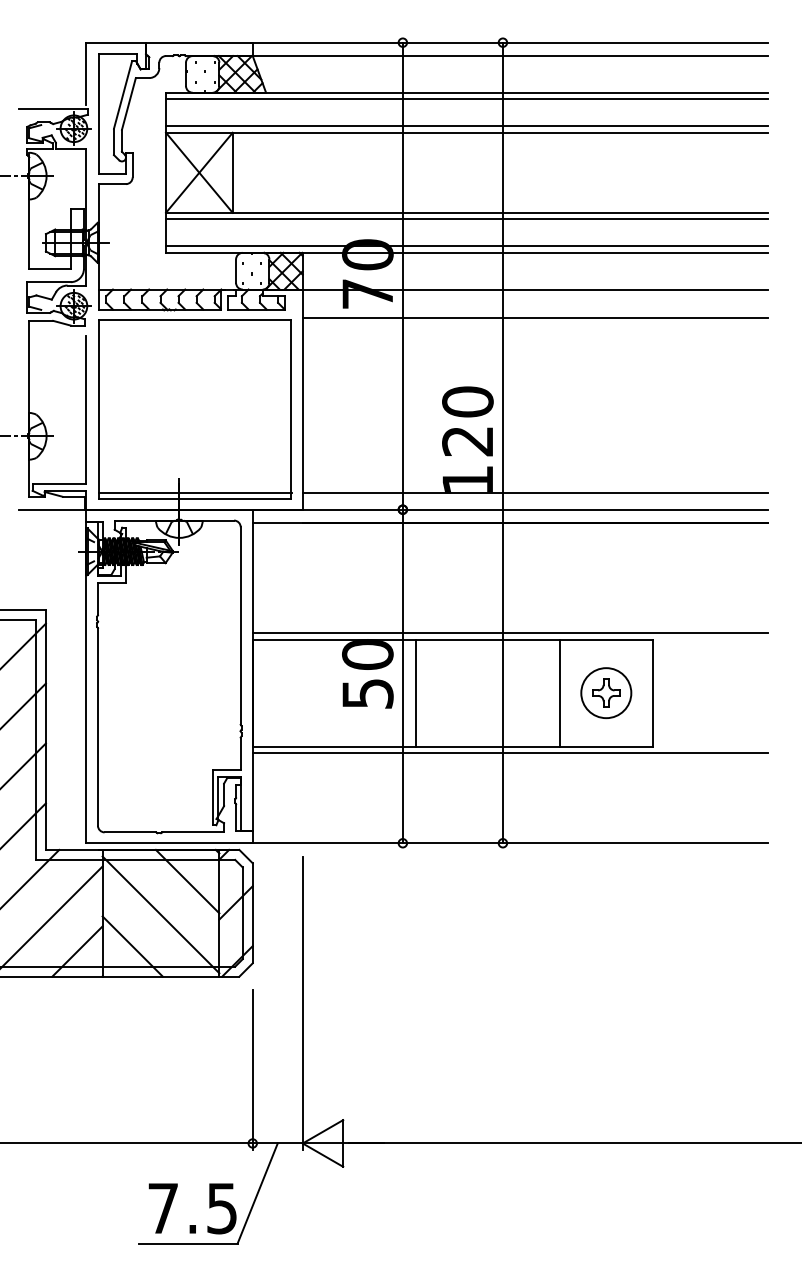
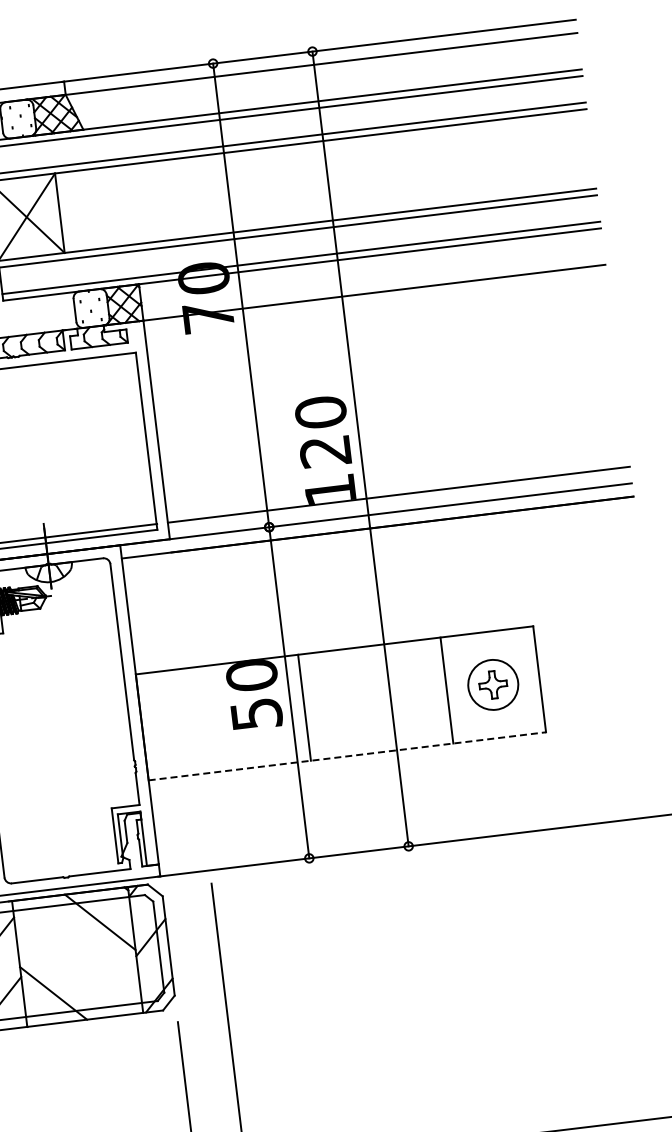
line: (535, 317) -> (377, 320), removed
line: (510, 633) -> (390, 637), removed
line: (453, 746) -> (347, 756), solid -> dashed
line: (510, 753) -> (405, 756), removed
line: (160, 914) -> (77, 958), removed

